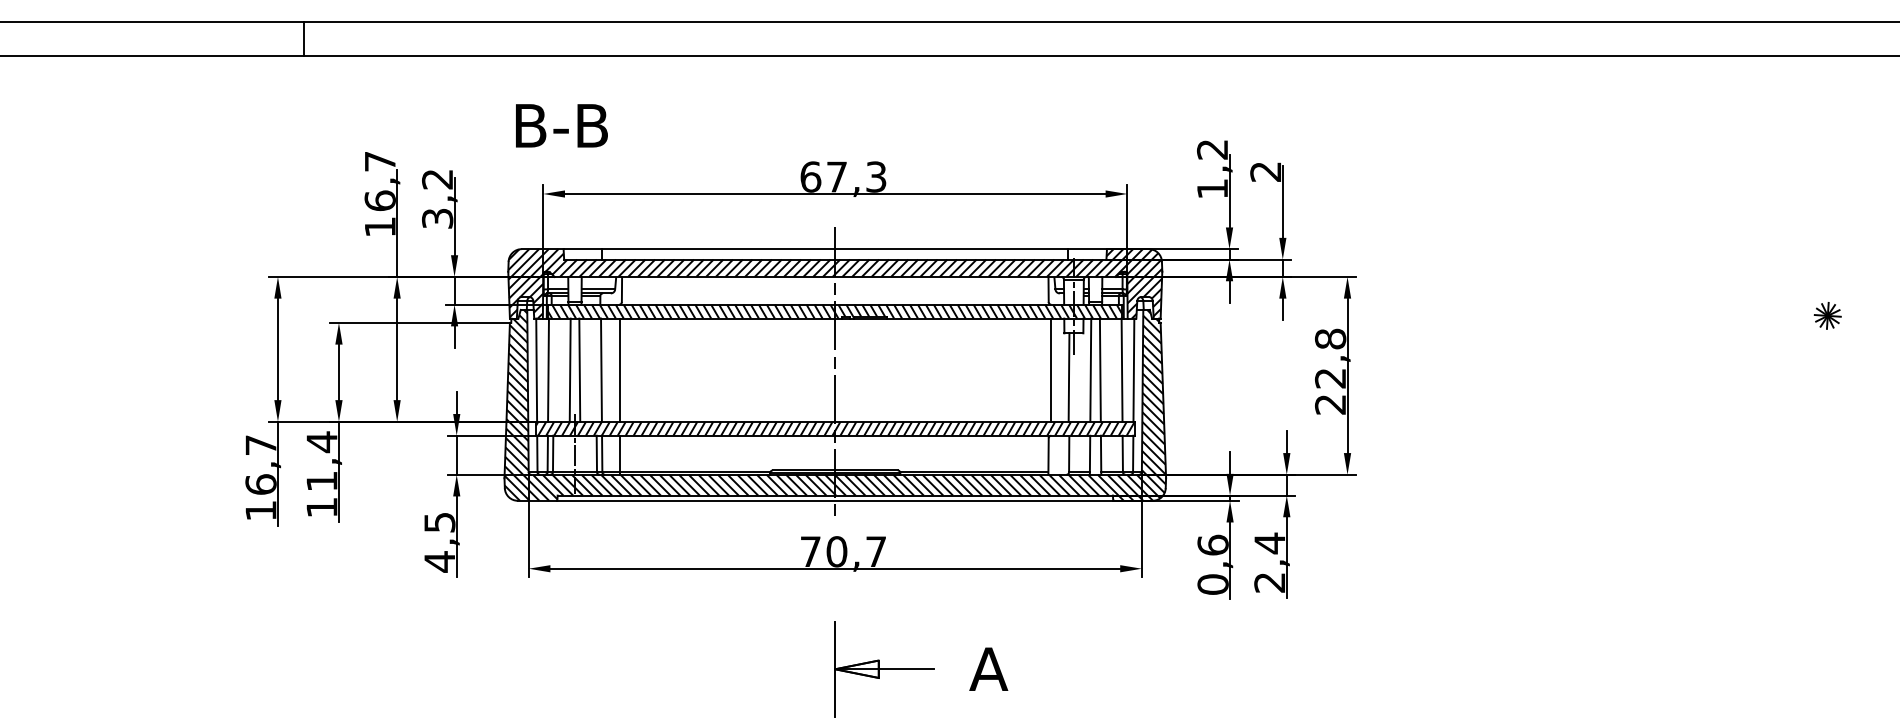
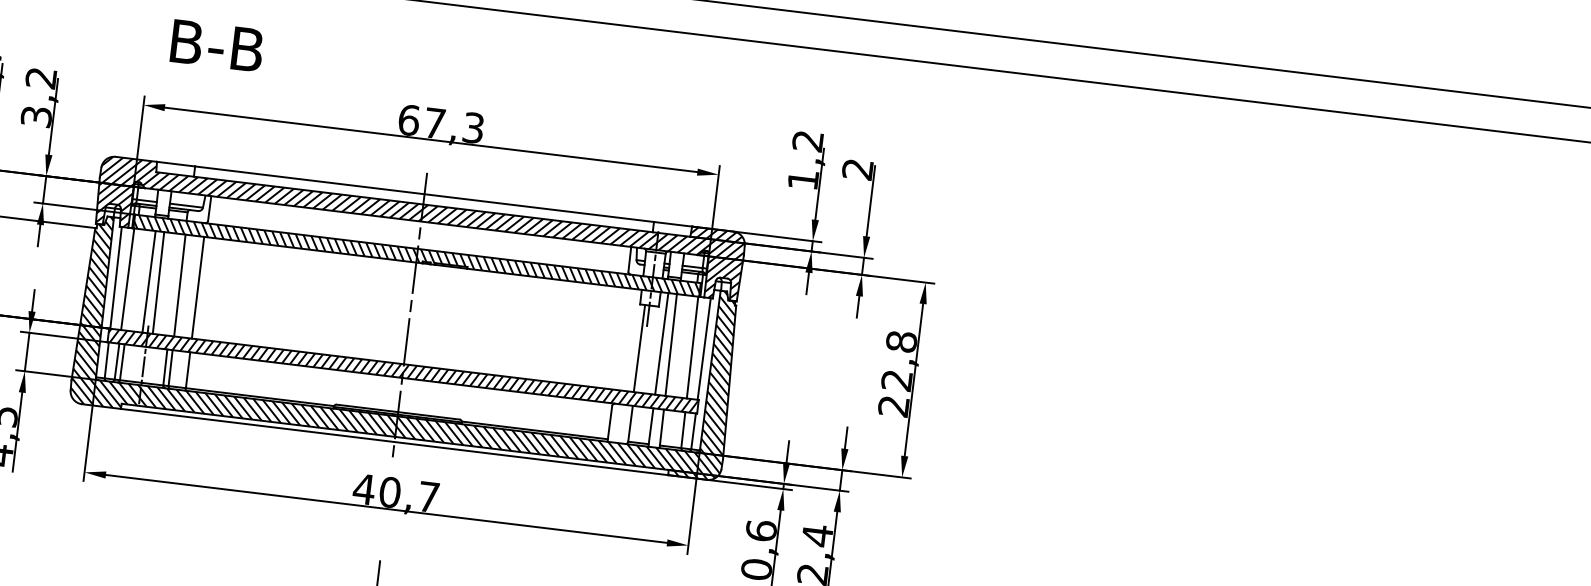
text: (561, 125) -> (216, 45), moved
part: (1827, 315) -> (1393, 377), removed
line: (1050, 369) -> (622, 338), removed
text: (810, 551) -> (364, 489), 70,7 -> 40,7

